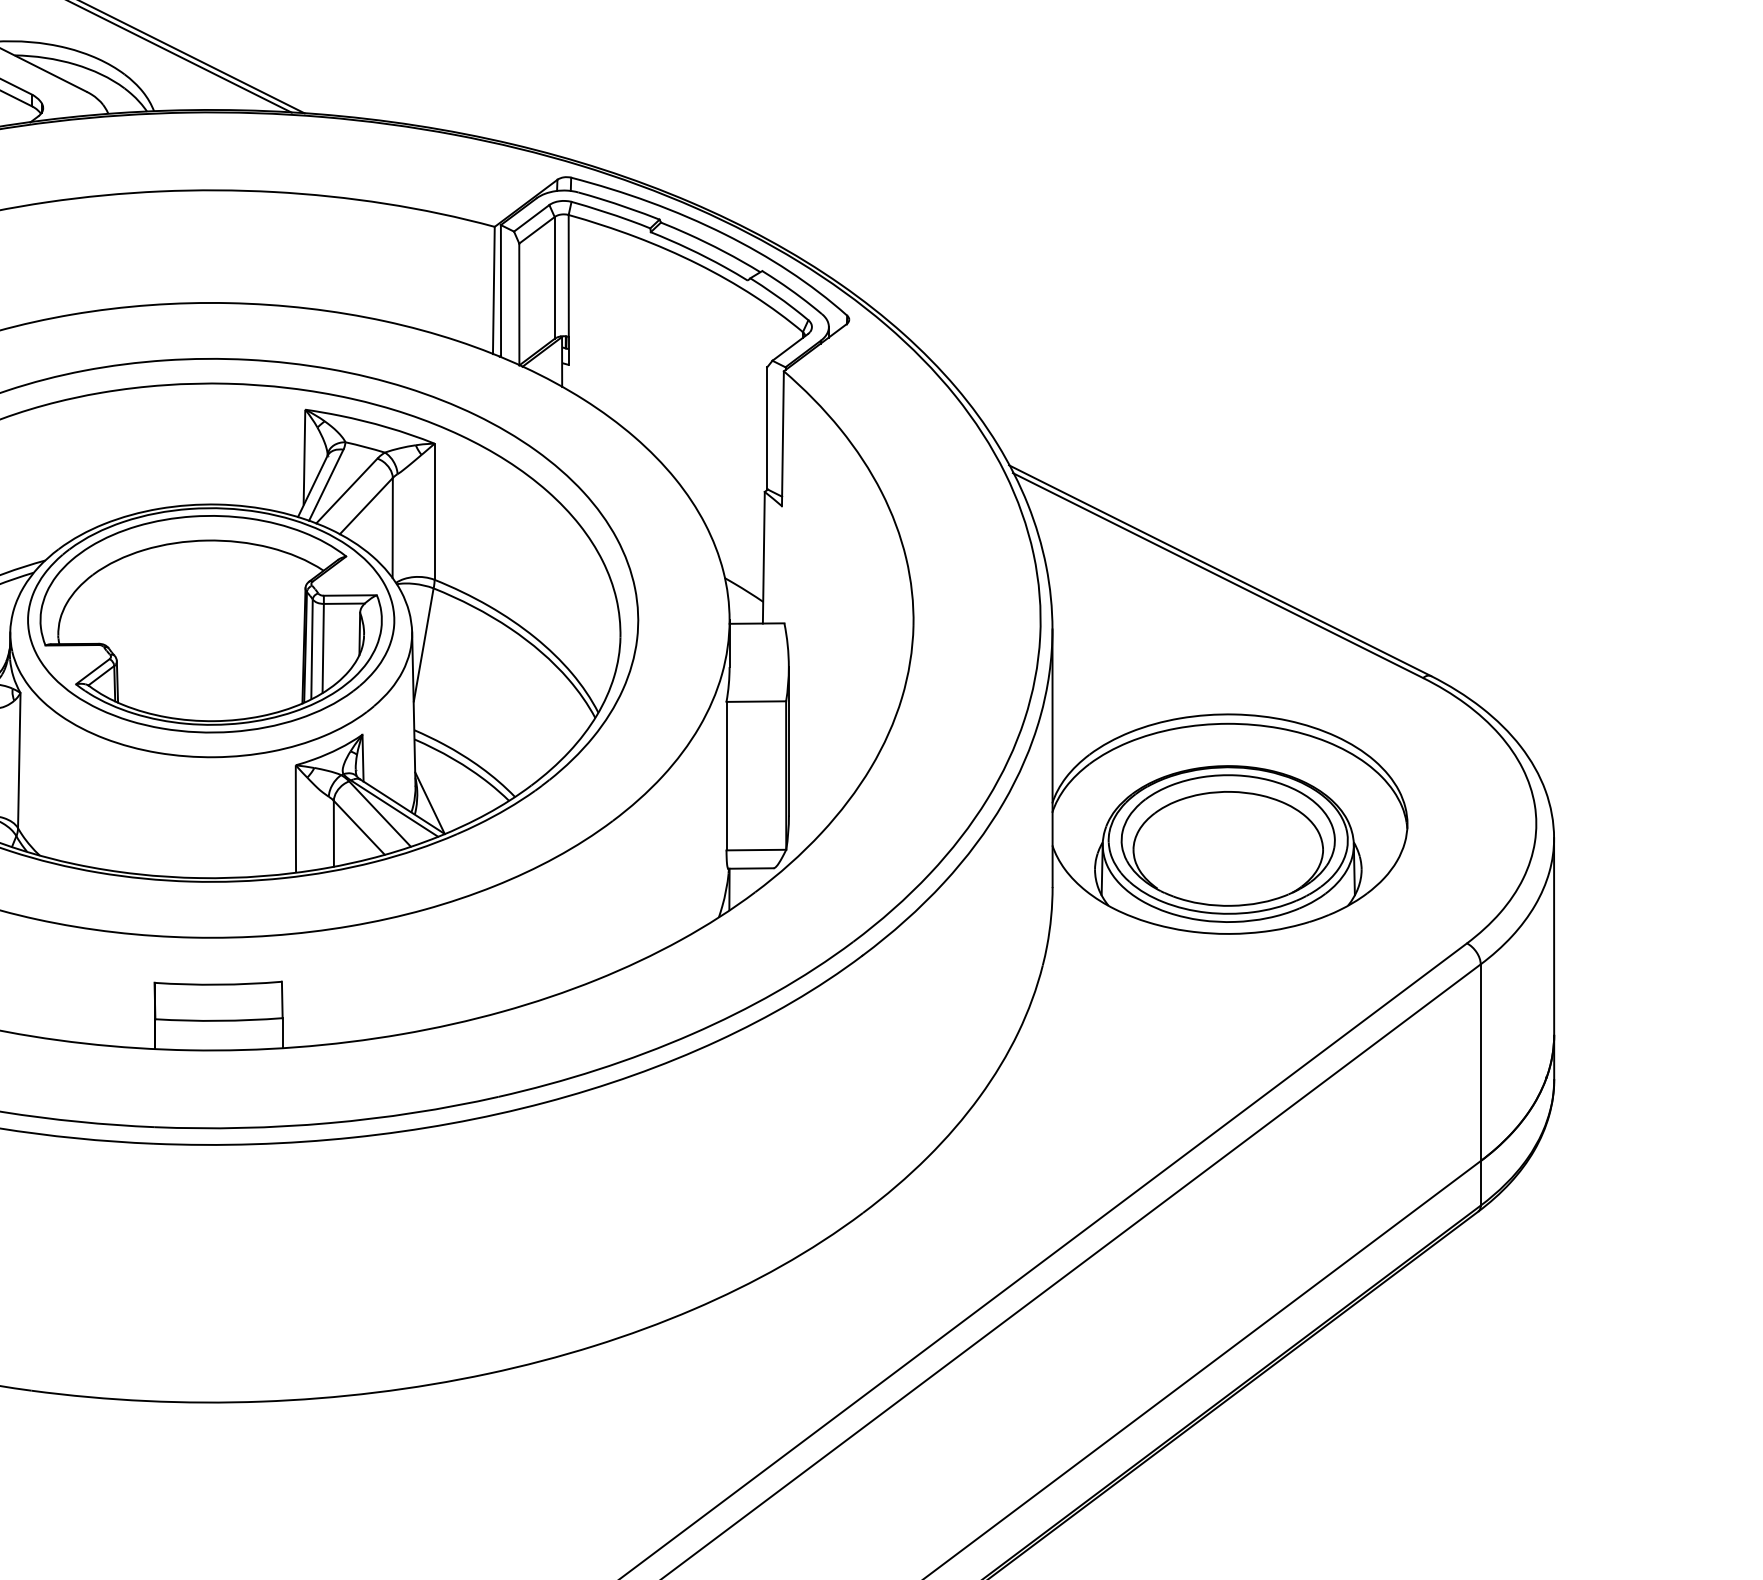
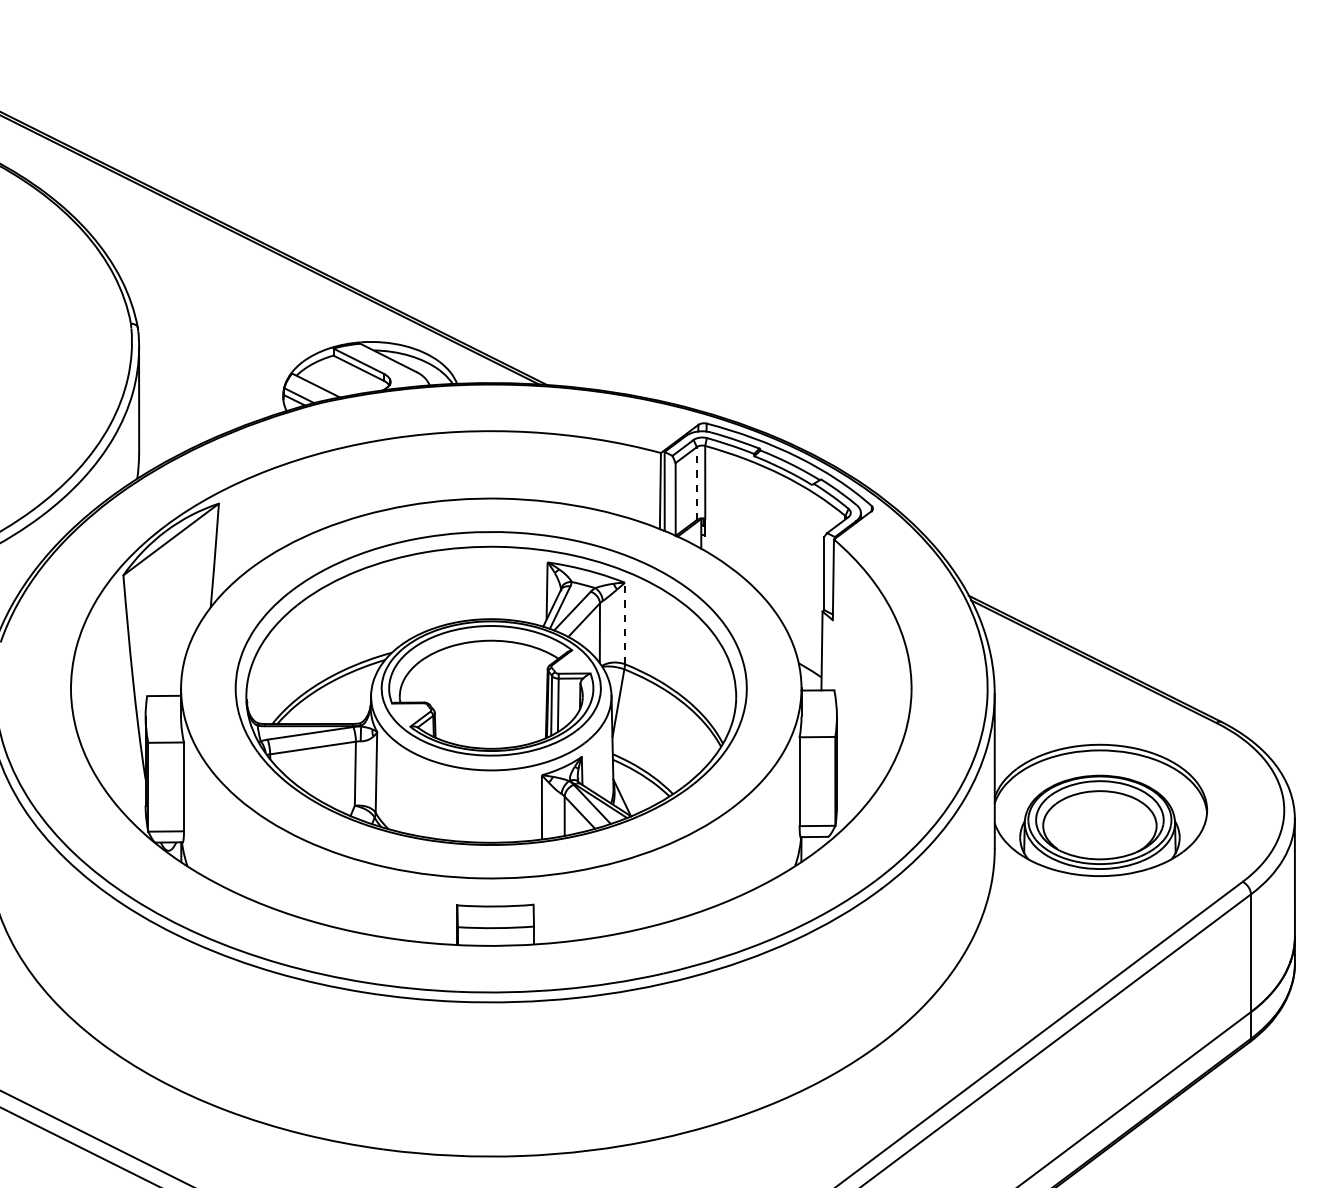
line: (554, 277) -> (696, 483), solid -> dashed
line: (435, 511) -> (625, 623), solid -> dashed

